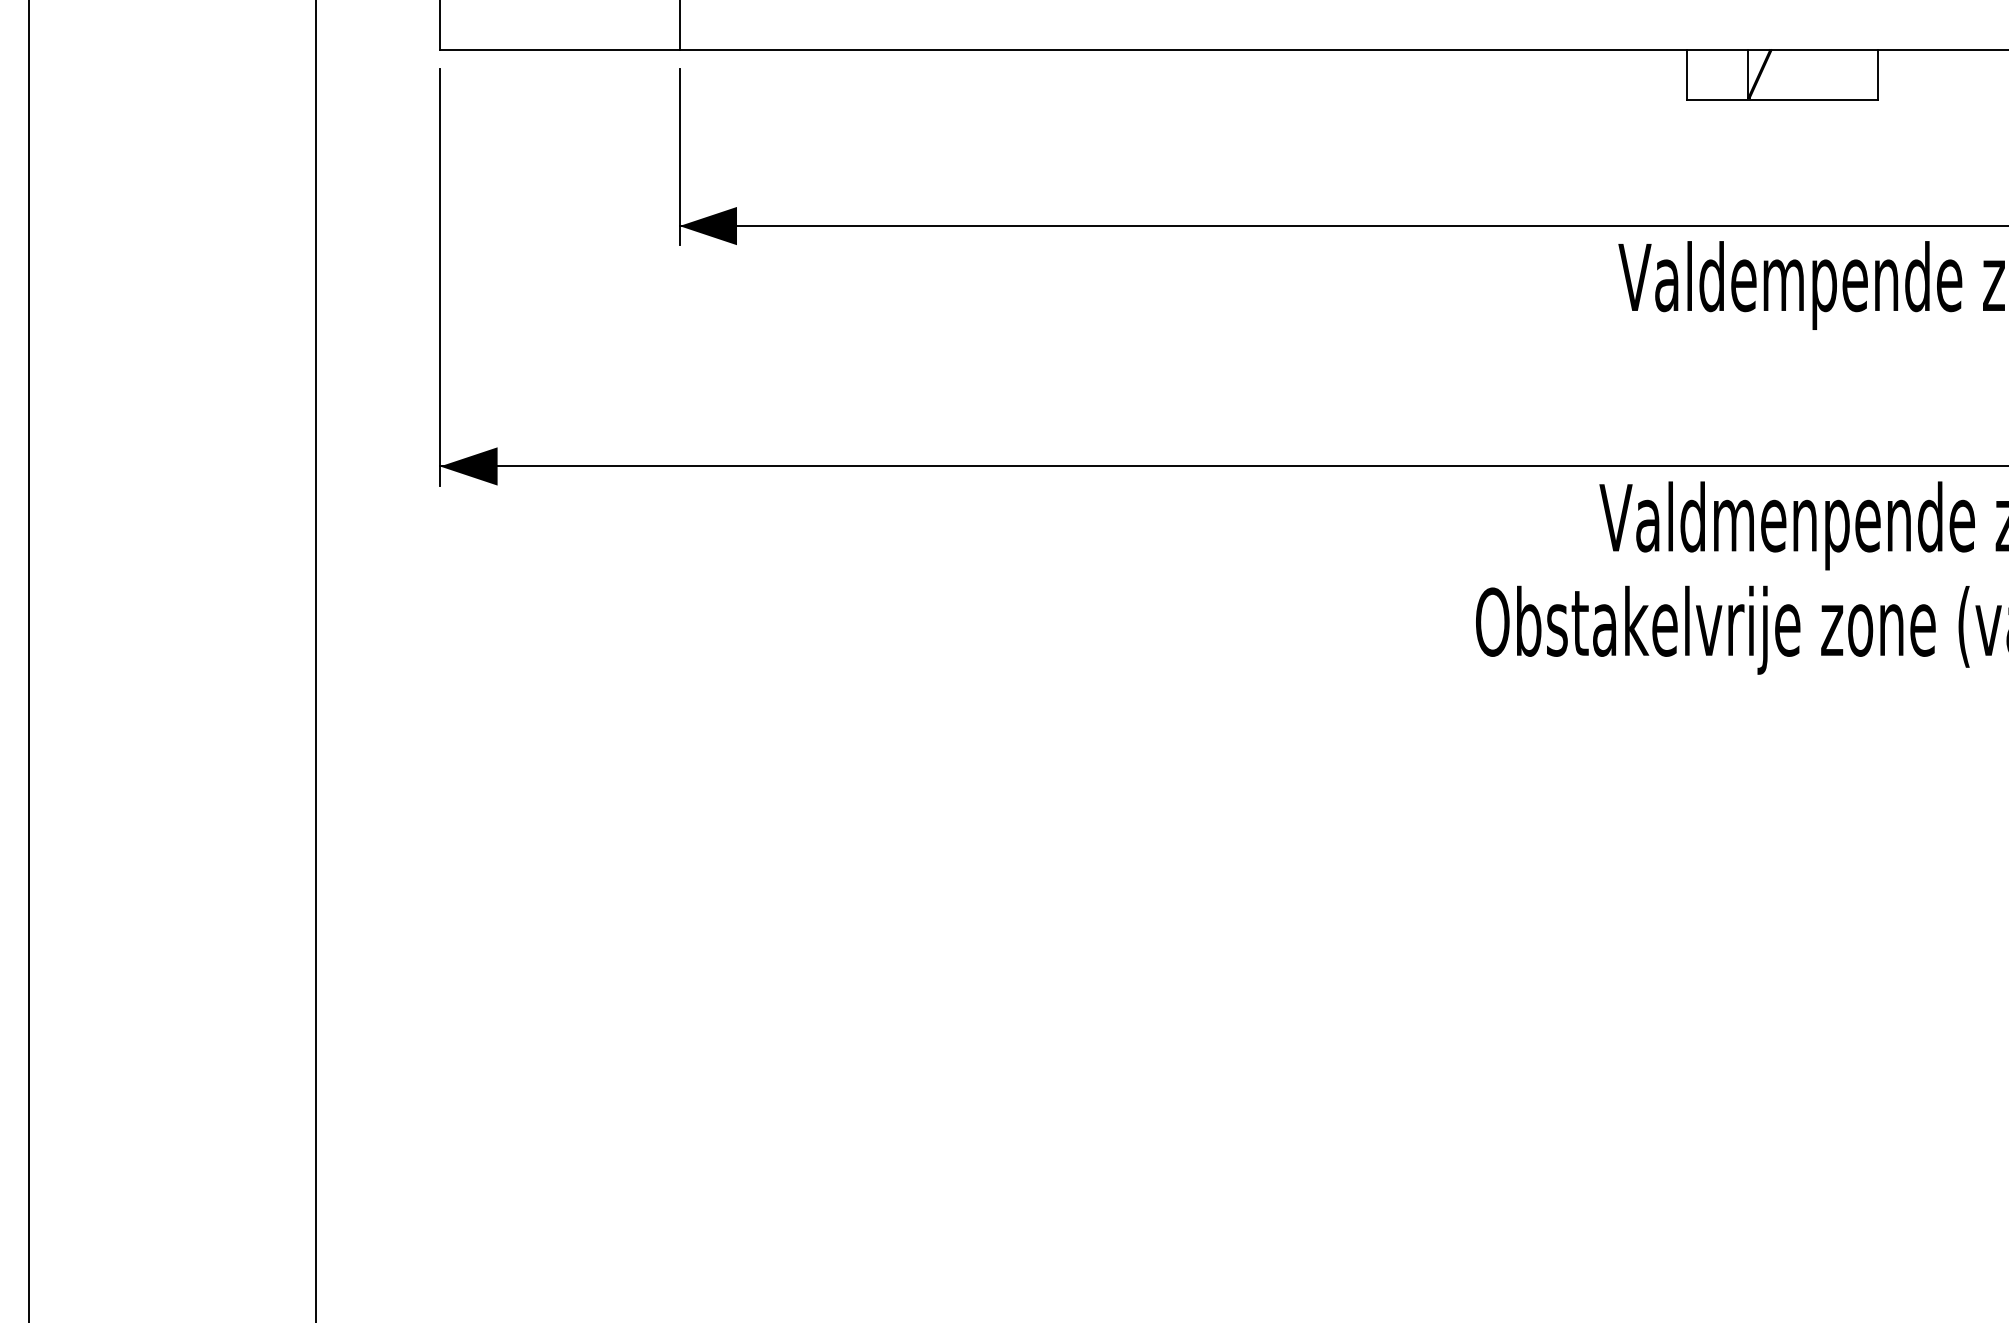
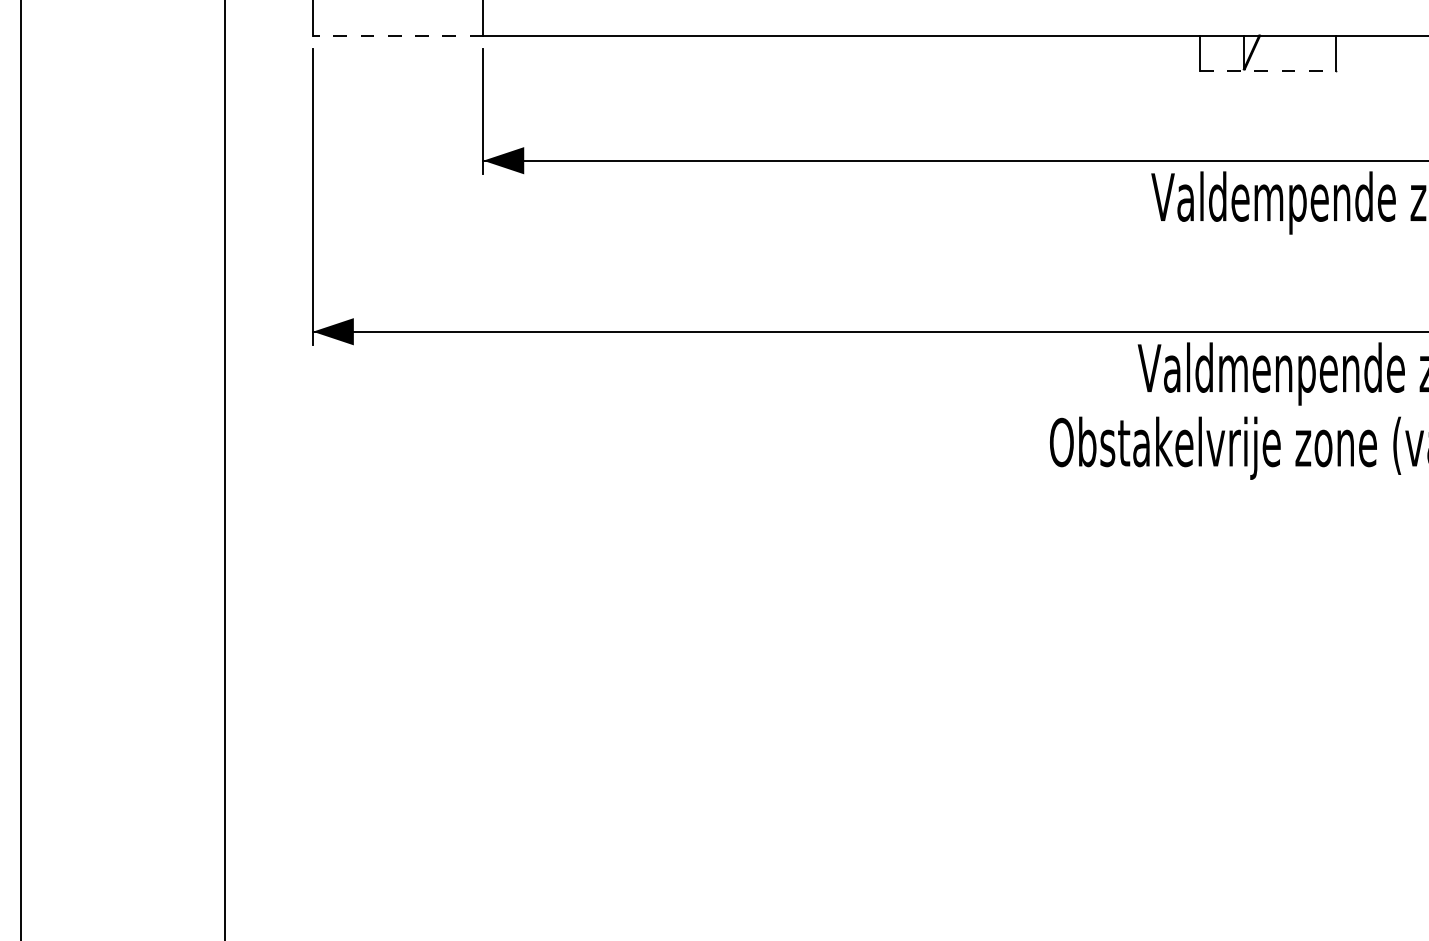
line: (558, 50) -> (397, 35), solid -> dashed
line: (1783, 100) -> (1268, 71), solid -> dashed

